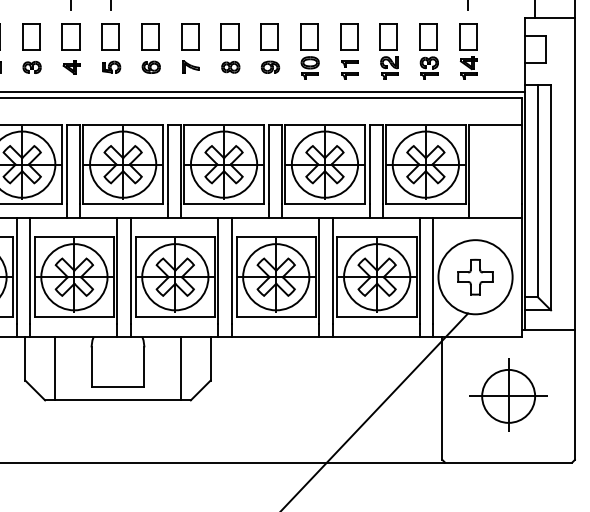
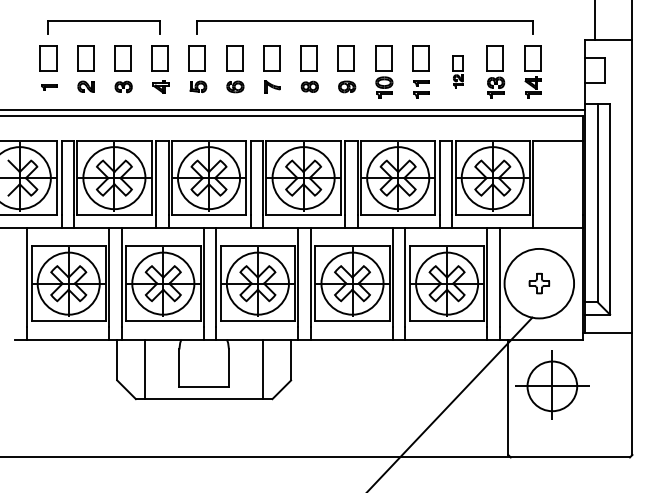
part: (389, 50) -> (458, 71), size x0.6
part: (475, 277) -> (539, 283), size x0.6
part: (508, 394) -> (552, 384), moved

